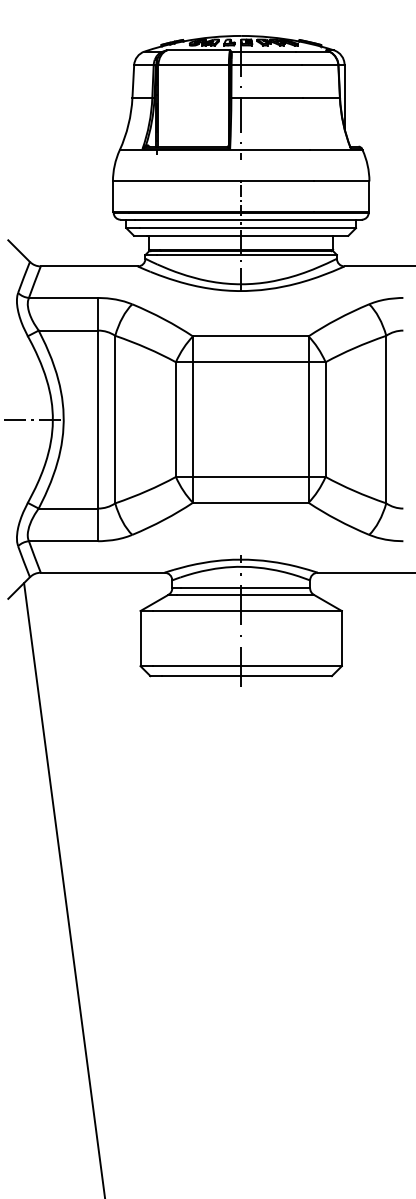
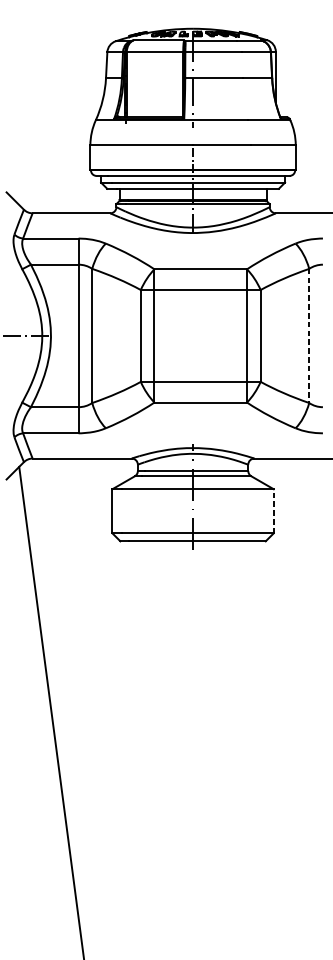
line: (386, 419) -> (309, 335), solid -> dashed
line: (341, 638) -> (273, 511), solid -> dashed

